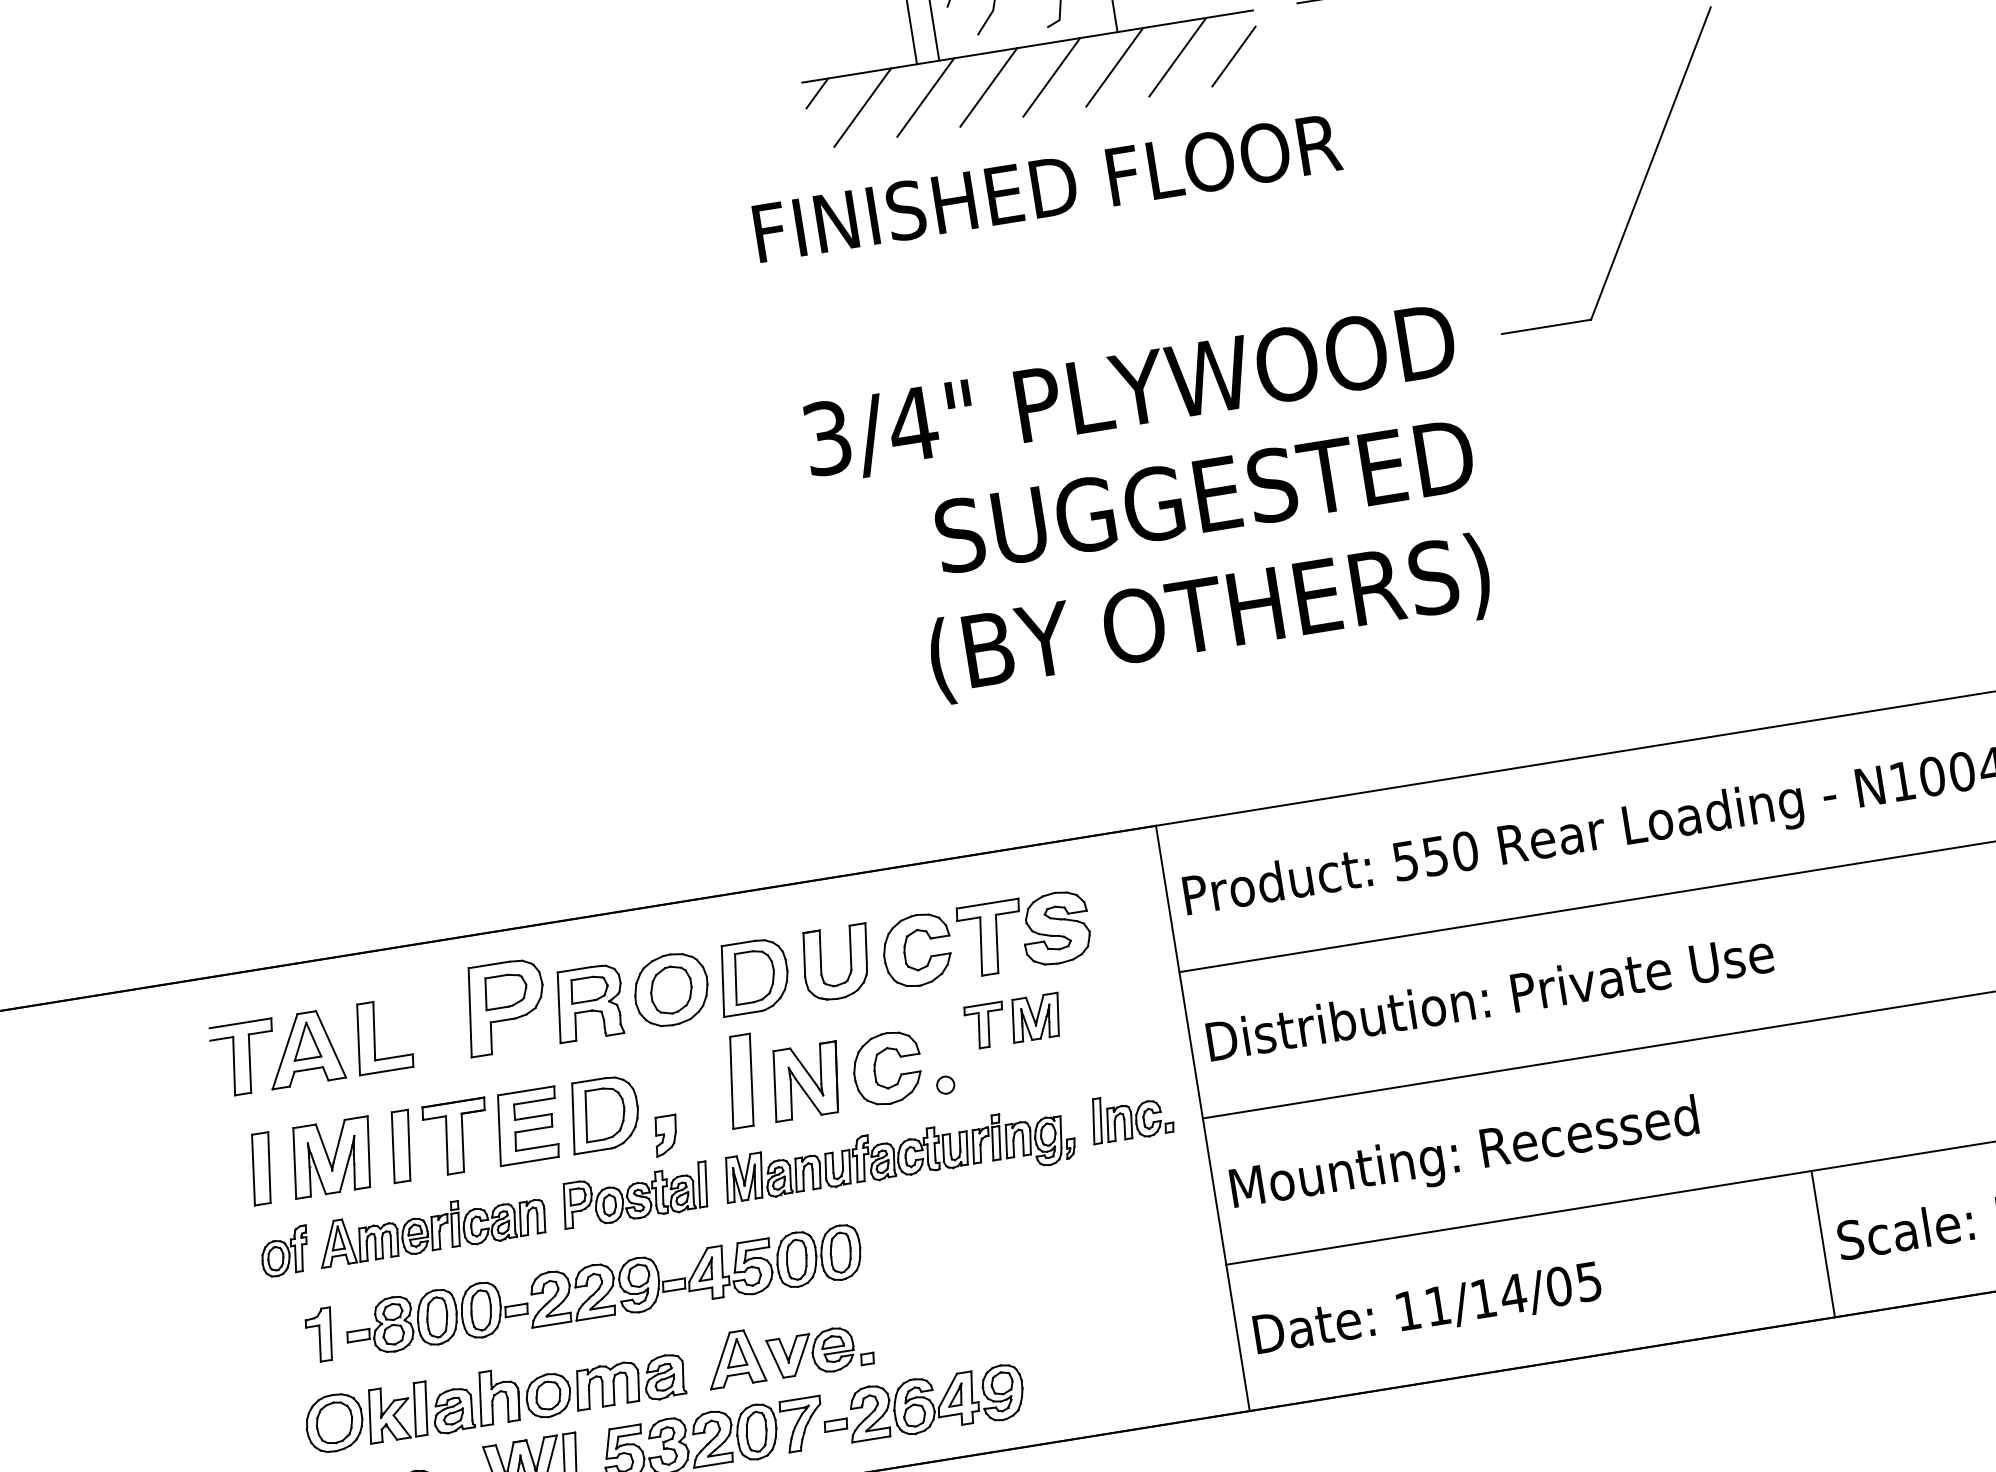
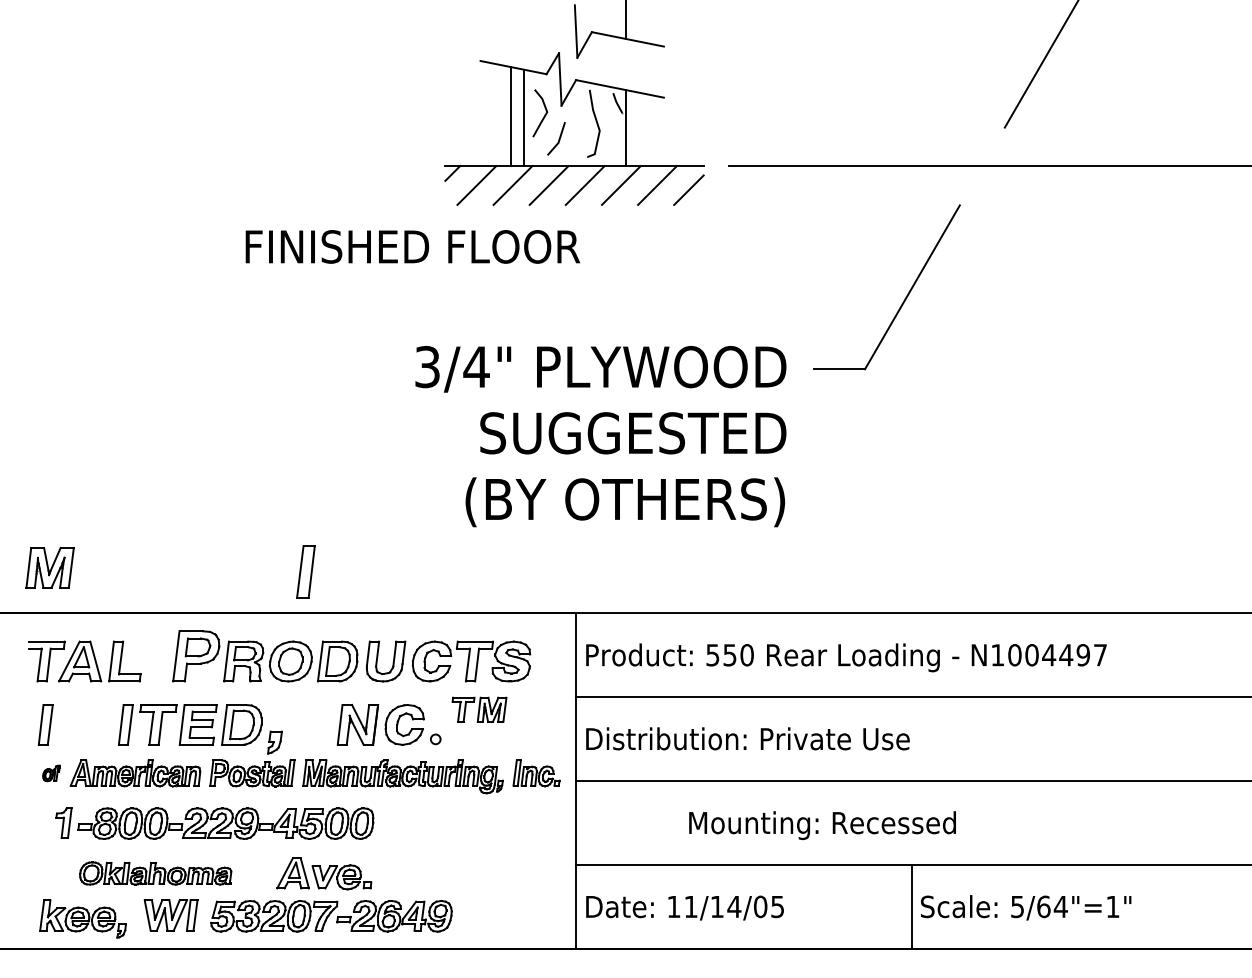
text: (1046, 187) -> (412, 246), moved
part: (740, 1080) -> (305, 571), moved
text: (1464, 1156) -> (822, 825), moved
part: (330, 1157) -> (49, 567), moved
part: (285, 1252) -> (51, 773), size x0.6
part: (494, 1397) -> (155, 873), size x0.7

